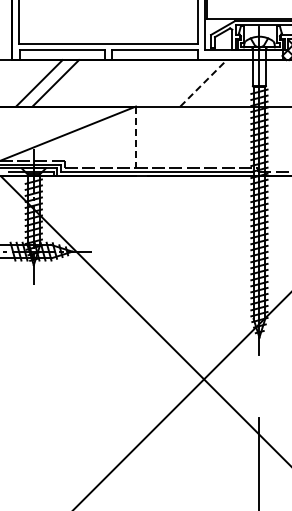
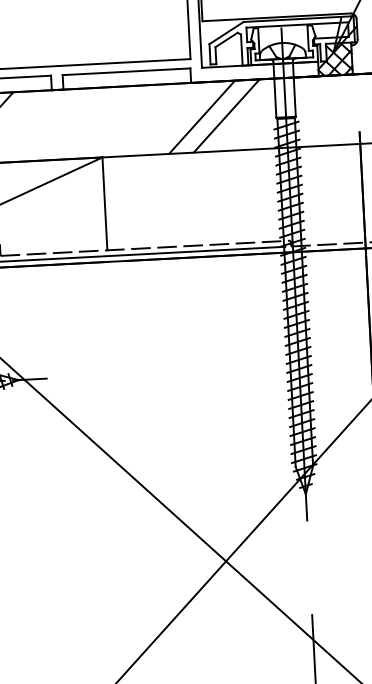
line: (203, 83) -> (201, 117), dashed -> solid
line: (219, 83) -> (225, 116), added
line: (135, 137) -> (104, 203), dashed -> solid

